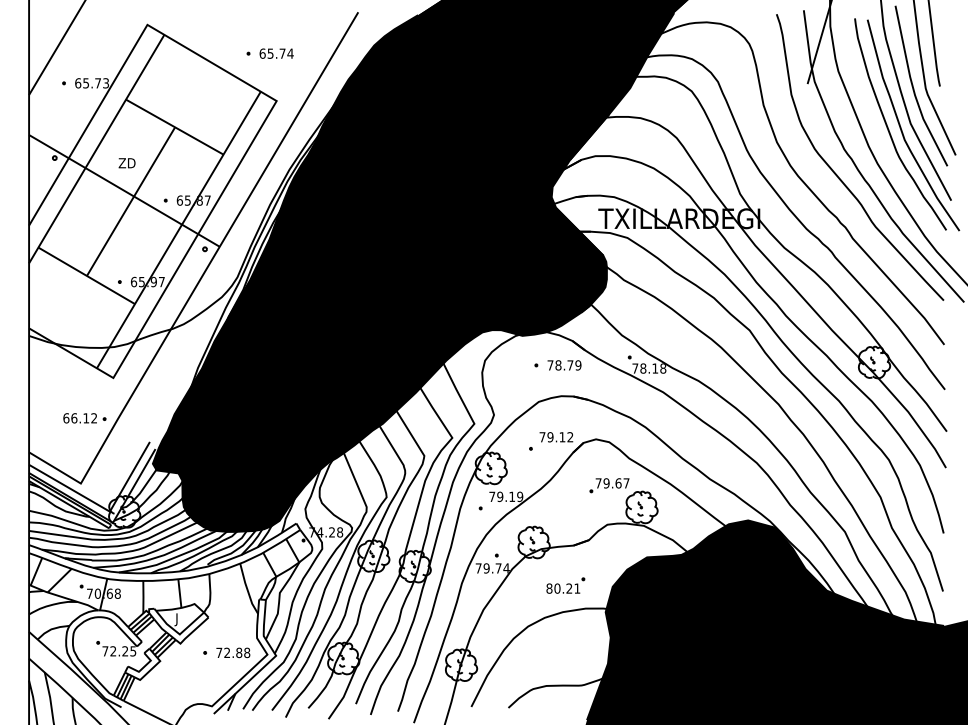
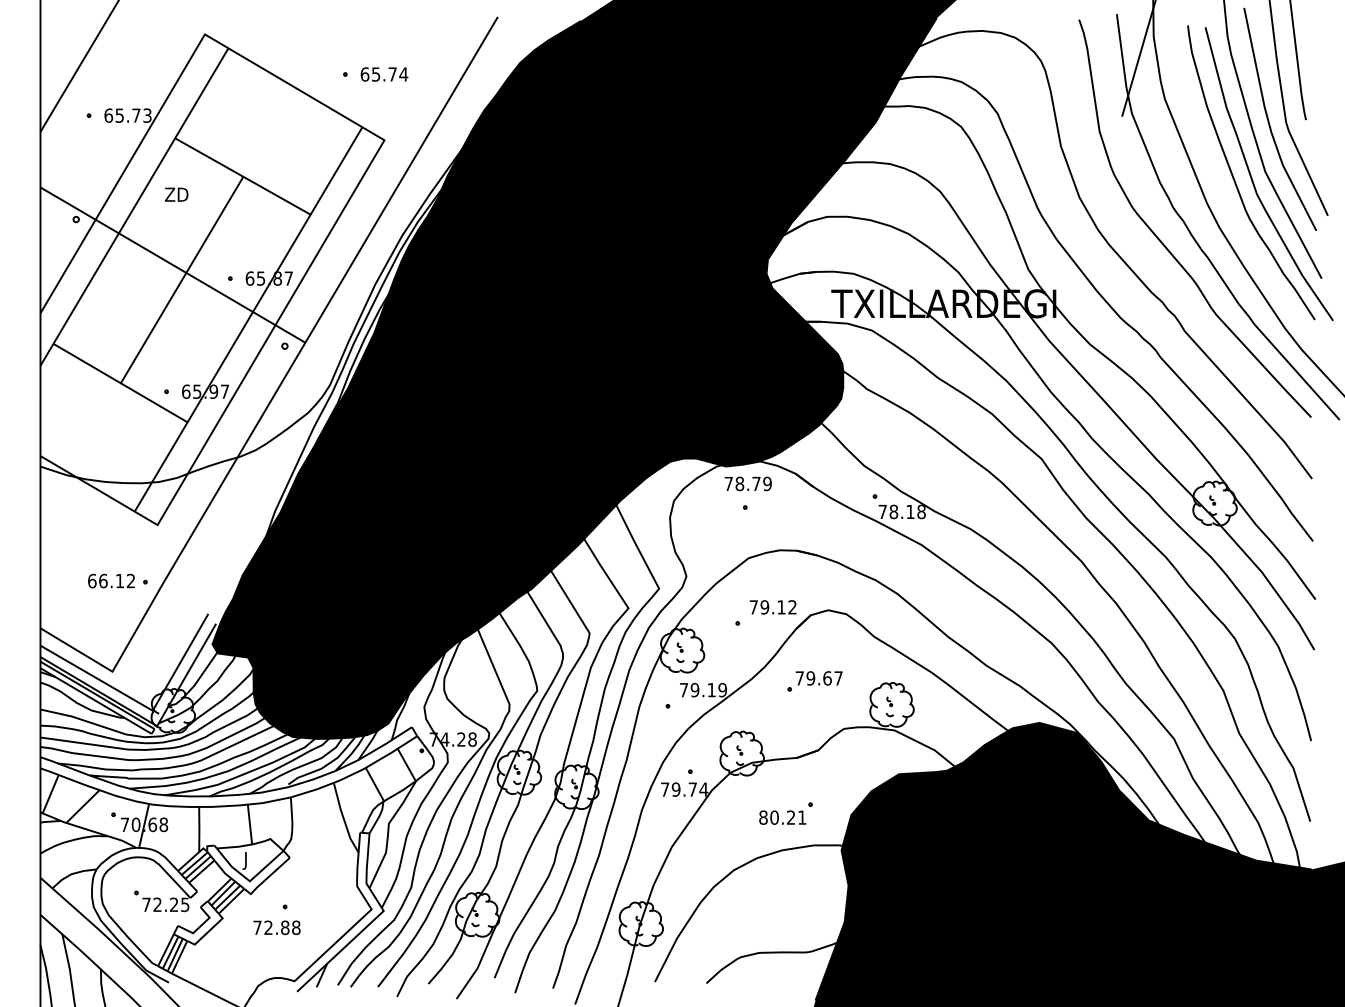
text: (126, 163) -> (175, 195), moved
text: (564, 365) -> (748, 484), moved
part: (609, 485) -> (814, 681), moved
text: (233, 652) -> (277, 927), moved

